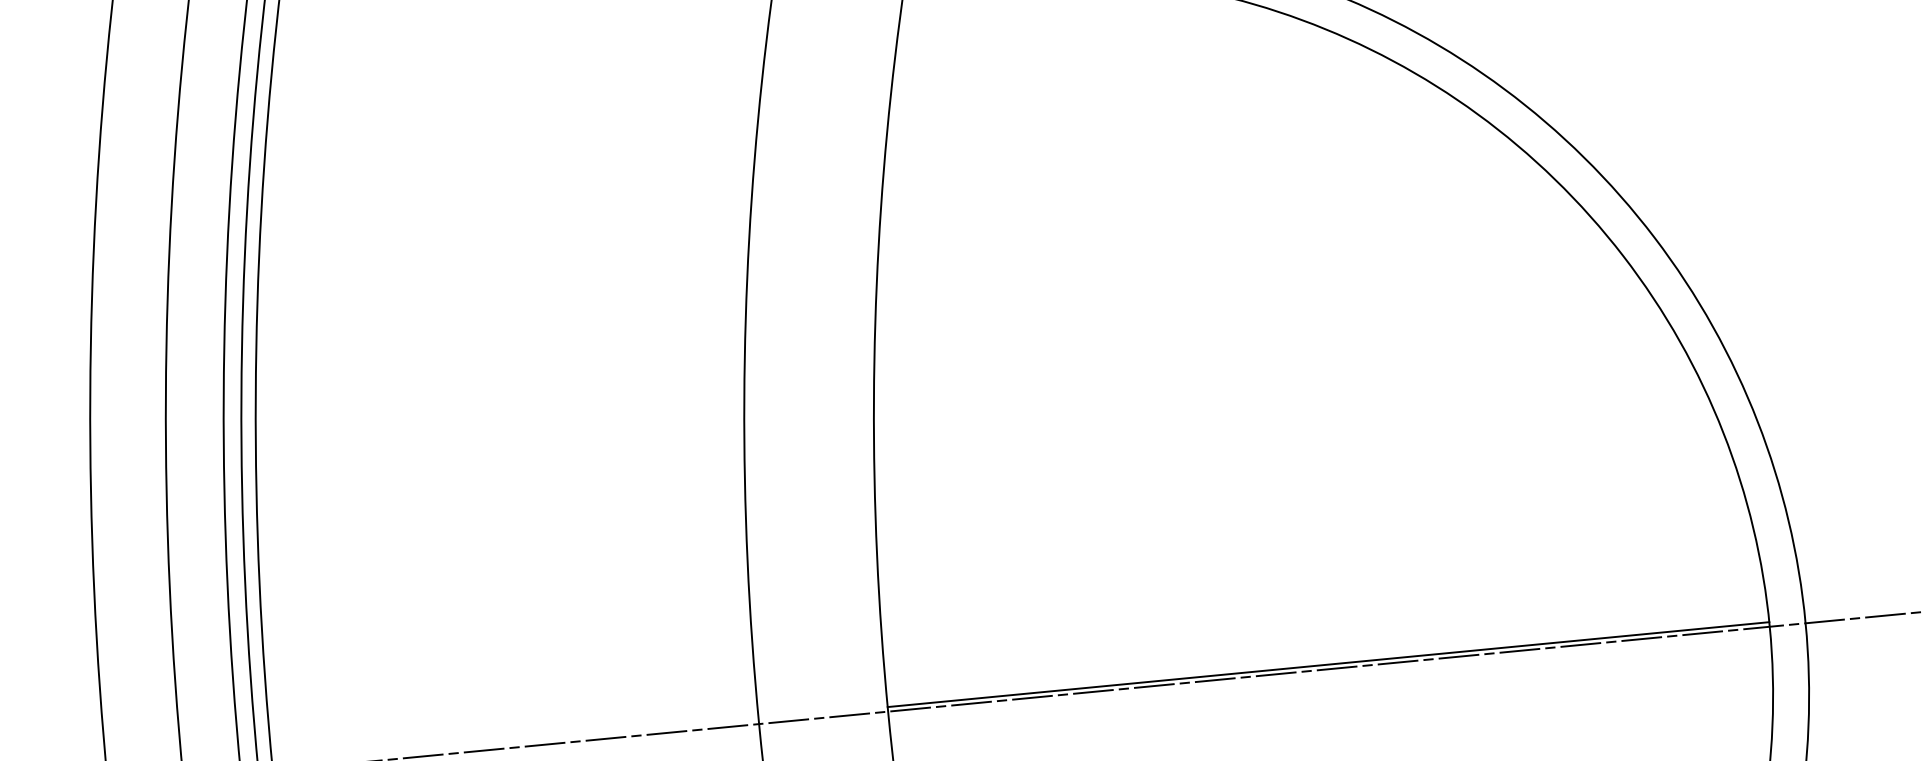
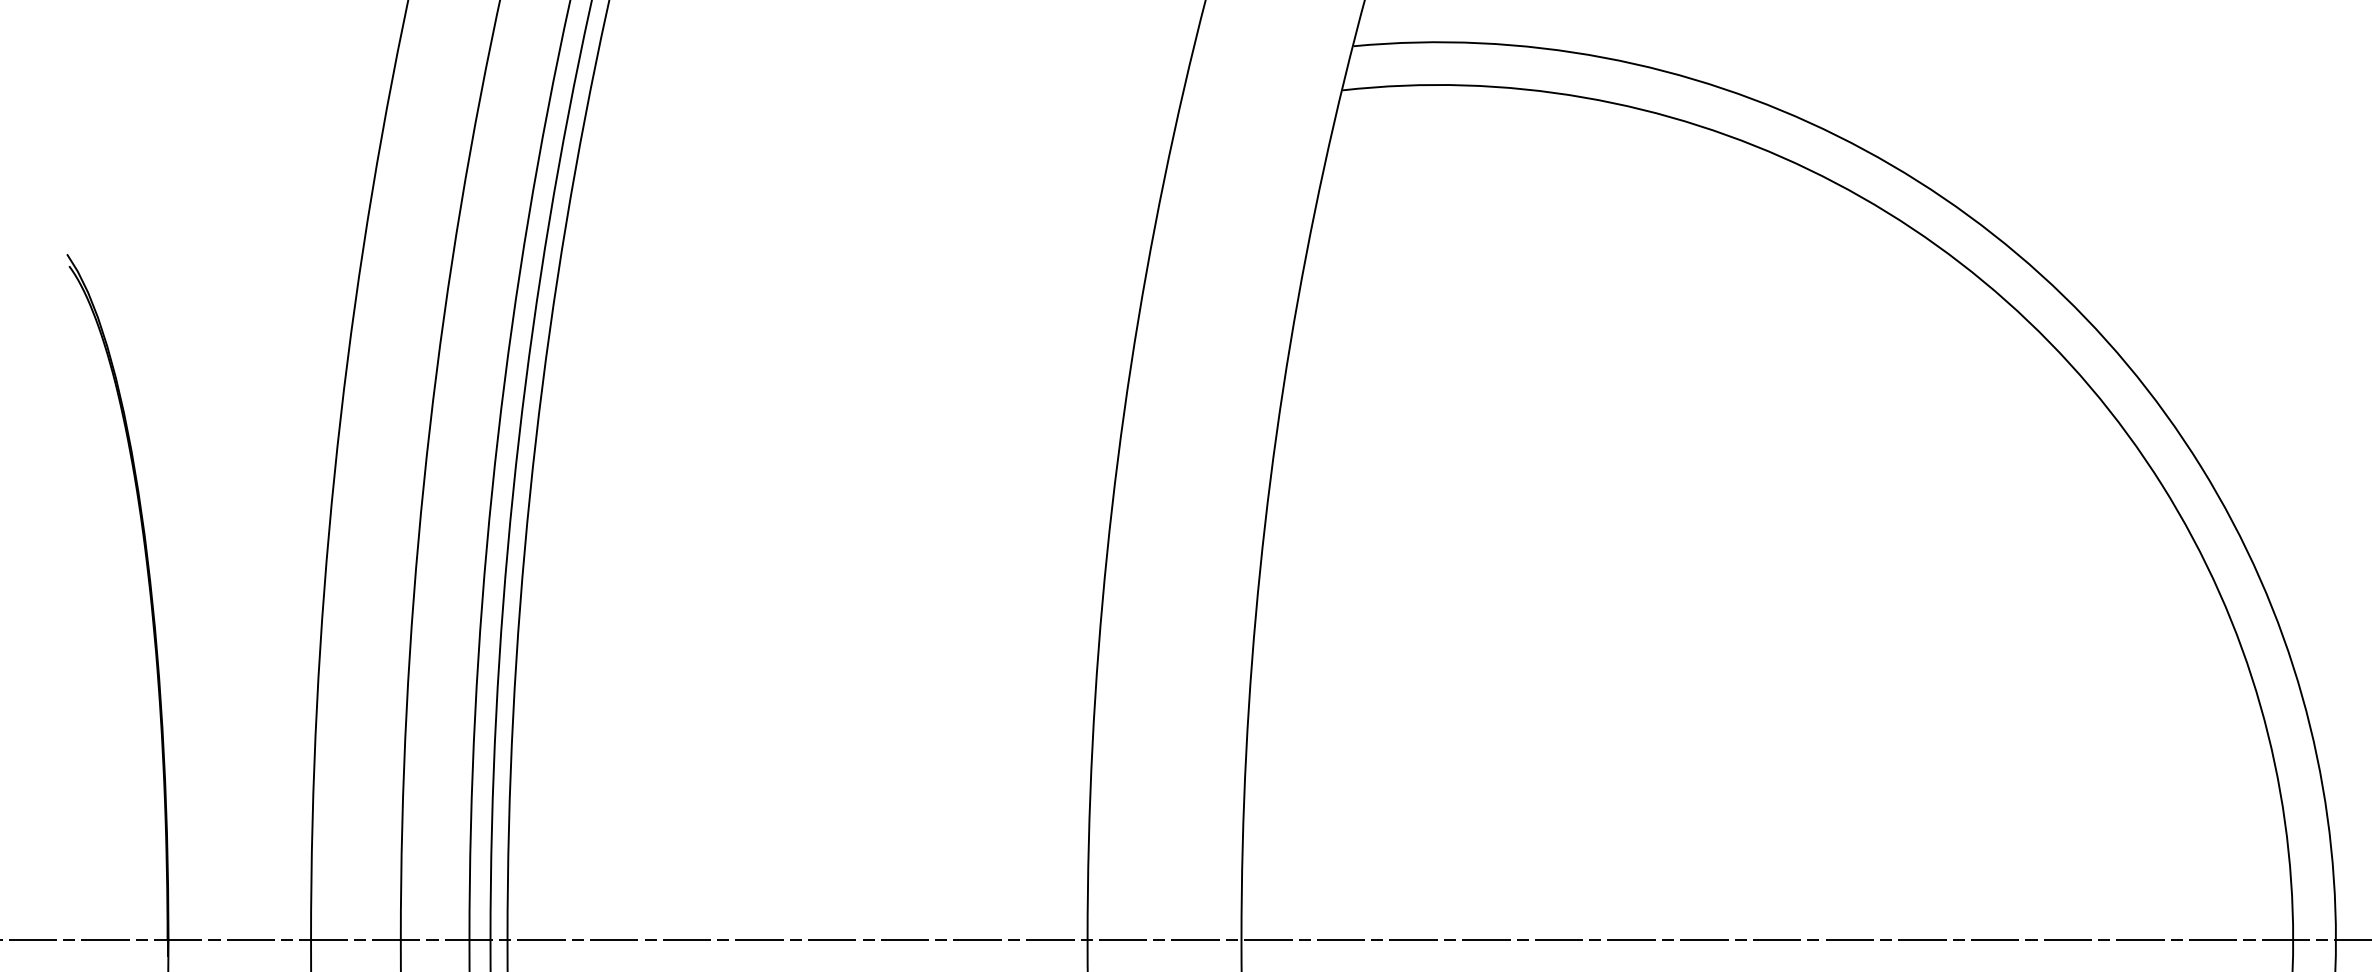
line: (1328, 664) -> (1767, 934), removed

